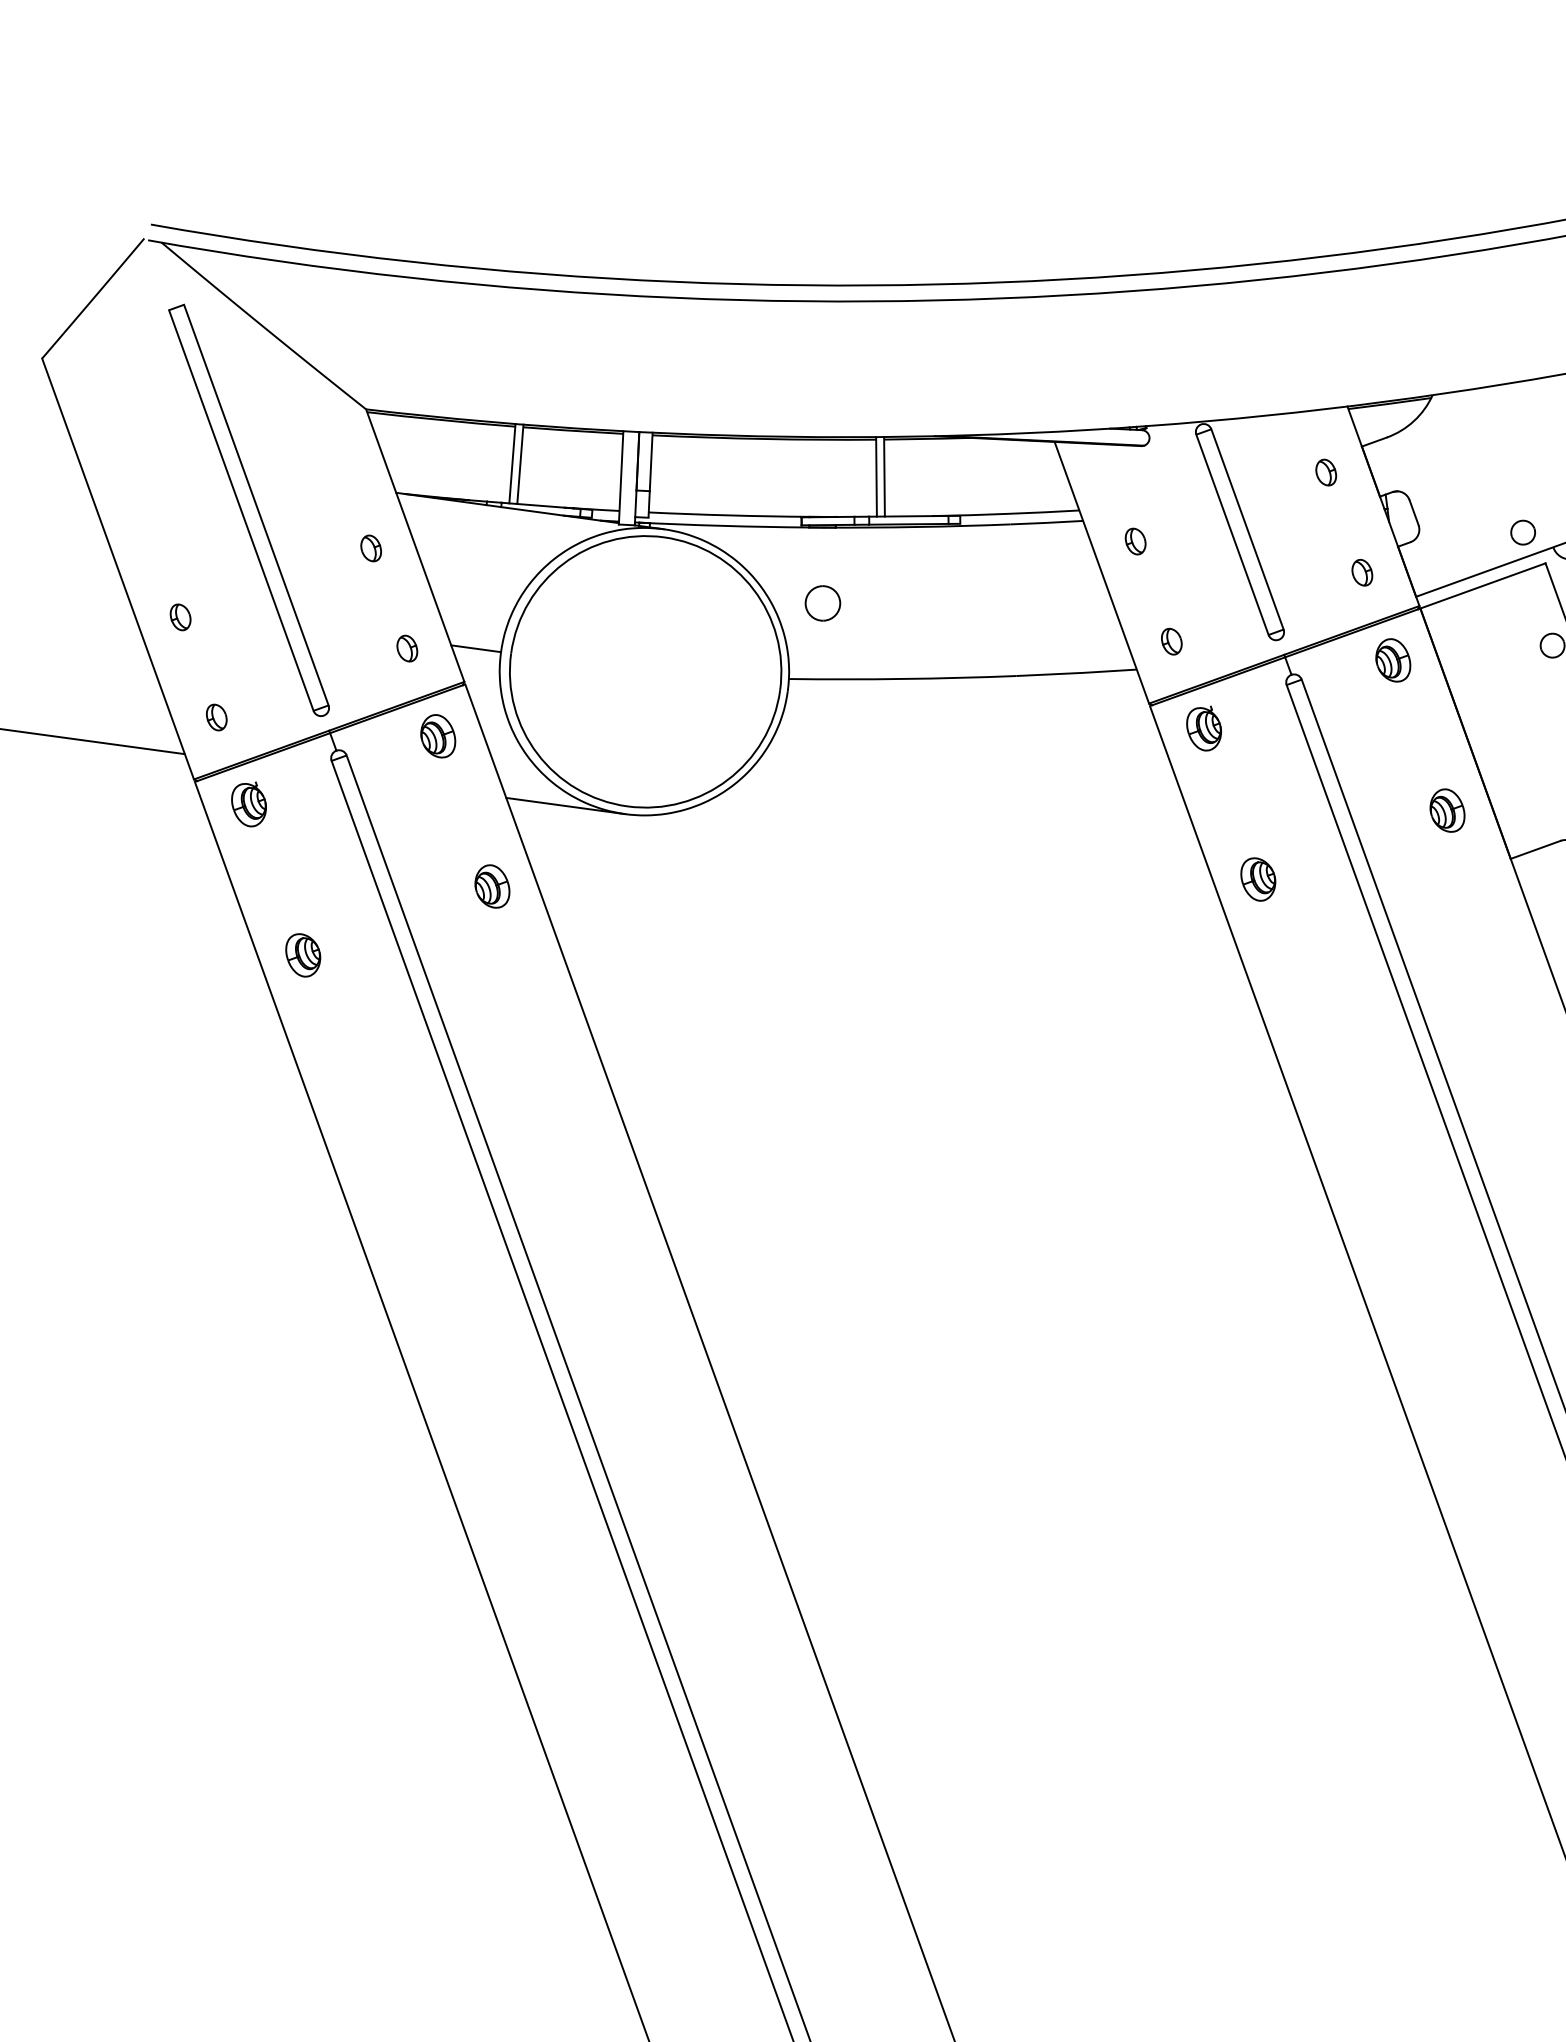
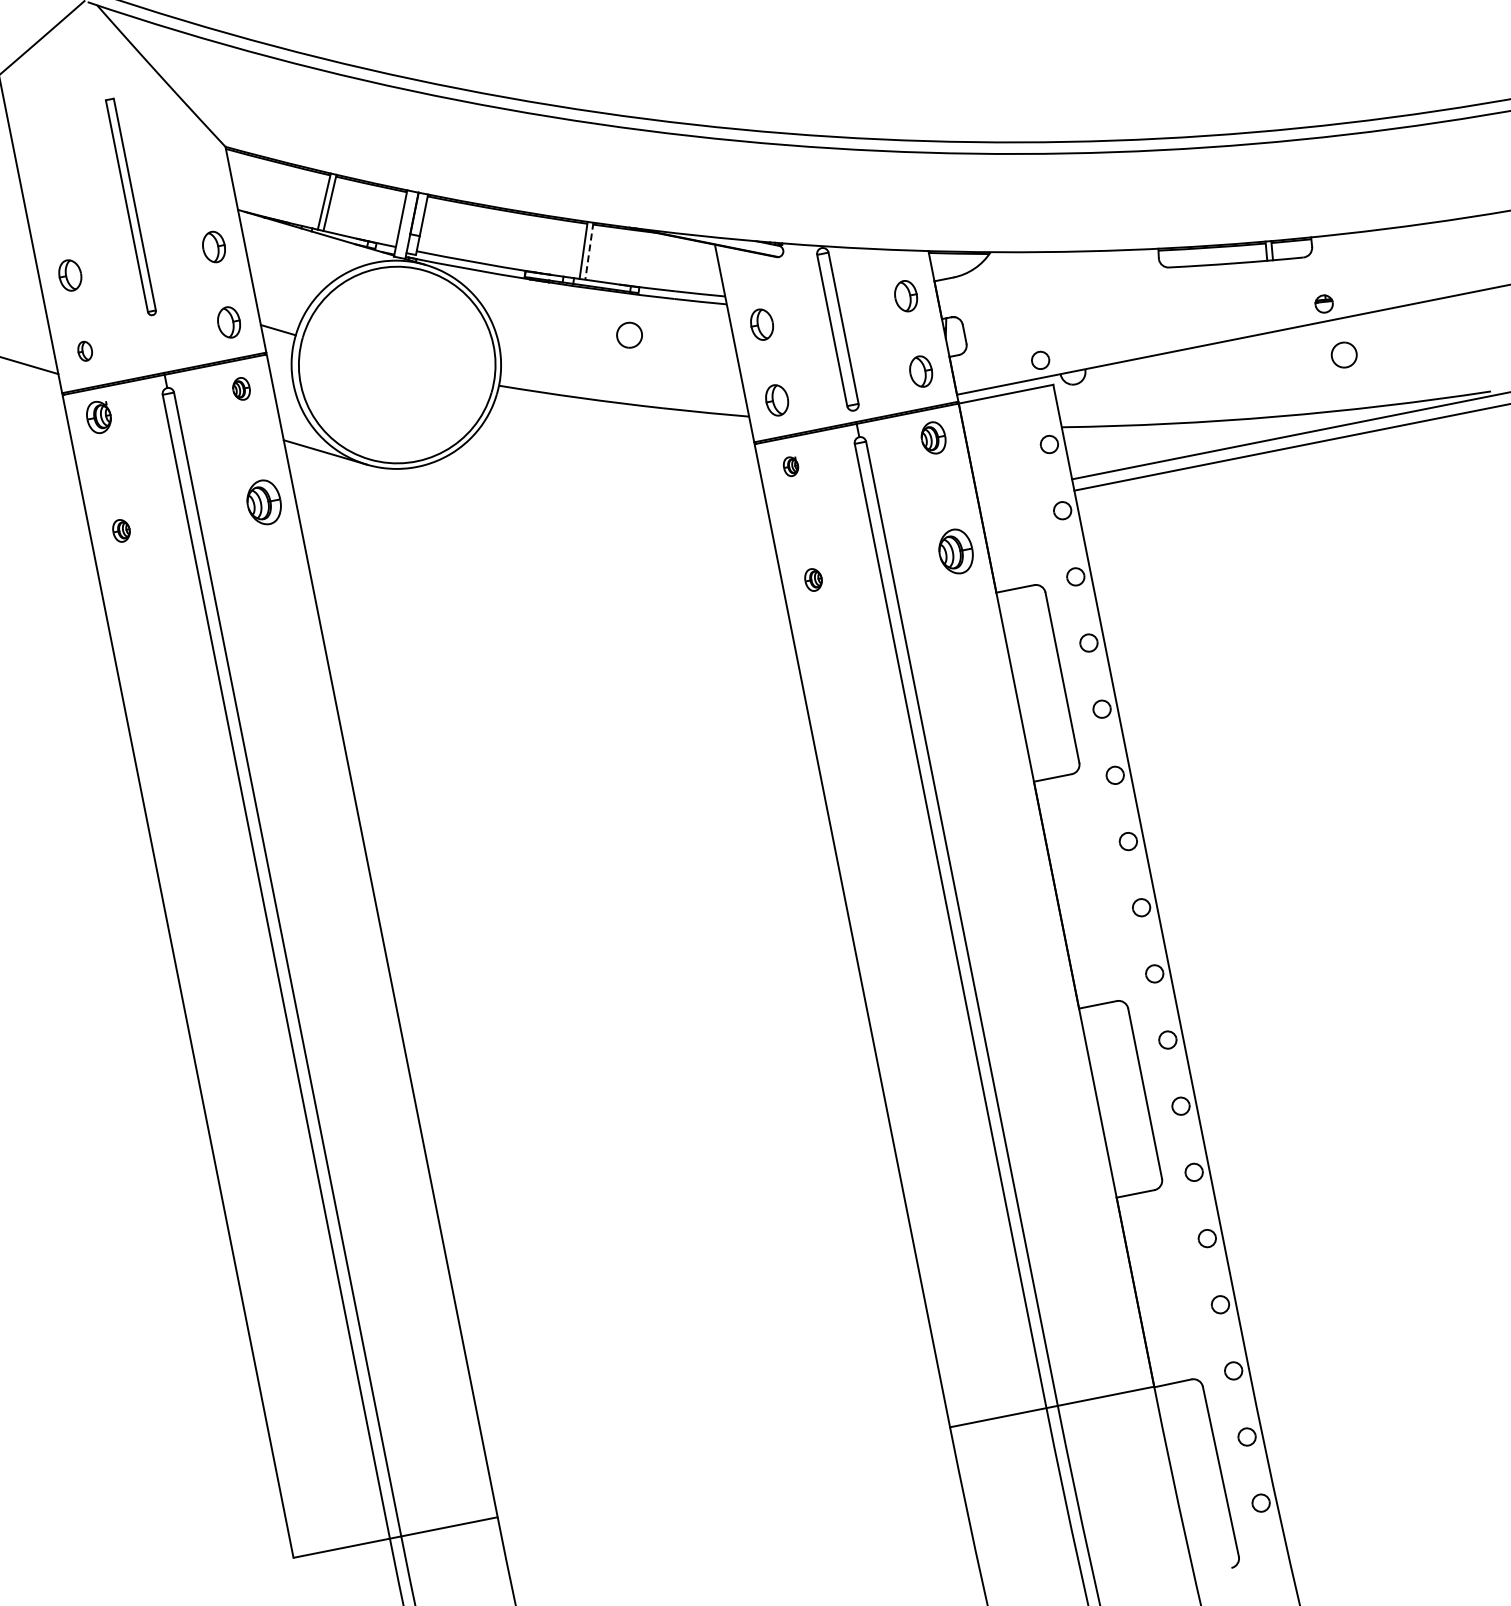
part: (1325, 471) -> (905, 295), size x1.6
line: (884, 477) -> (589, 251), solid -> dashed
part: (248, 510) -> (130, 206), size x0.7
part: (1136, 541) -> (762, 324), size x1.6
part: (370, 547) -> (213, 246), size x1.6
part: (1361, 572) -> (920, 371), size x1.6
part: (822, 602) -> (629, 334), moved
part: (179, 617) -> (69, 275), size x1.6
part: (1172, 641) -> (777, 400), size x1.6
part: (406, 648) -> (228, 322), size x1.6
part: (1203, 729) -> (790, 466), size x0.6
part: (437, 736) -> (241, 388), size x0.7
part: (1447, 809) -> (956, 550), size x1.4
part: (1258, 878) -> (813, 579), size x0.7
part: (491, 885) -> (263, 501), size x1.4
part: (303, 954) -> (121, 530), size x0.7

